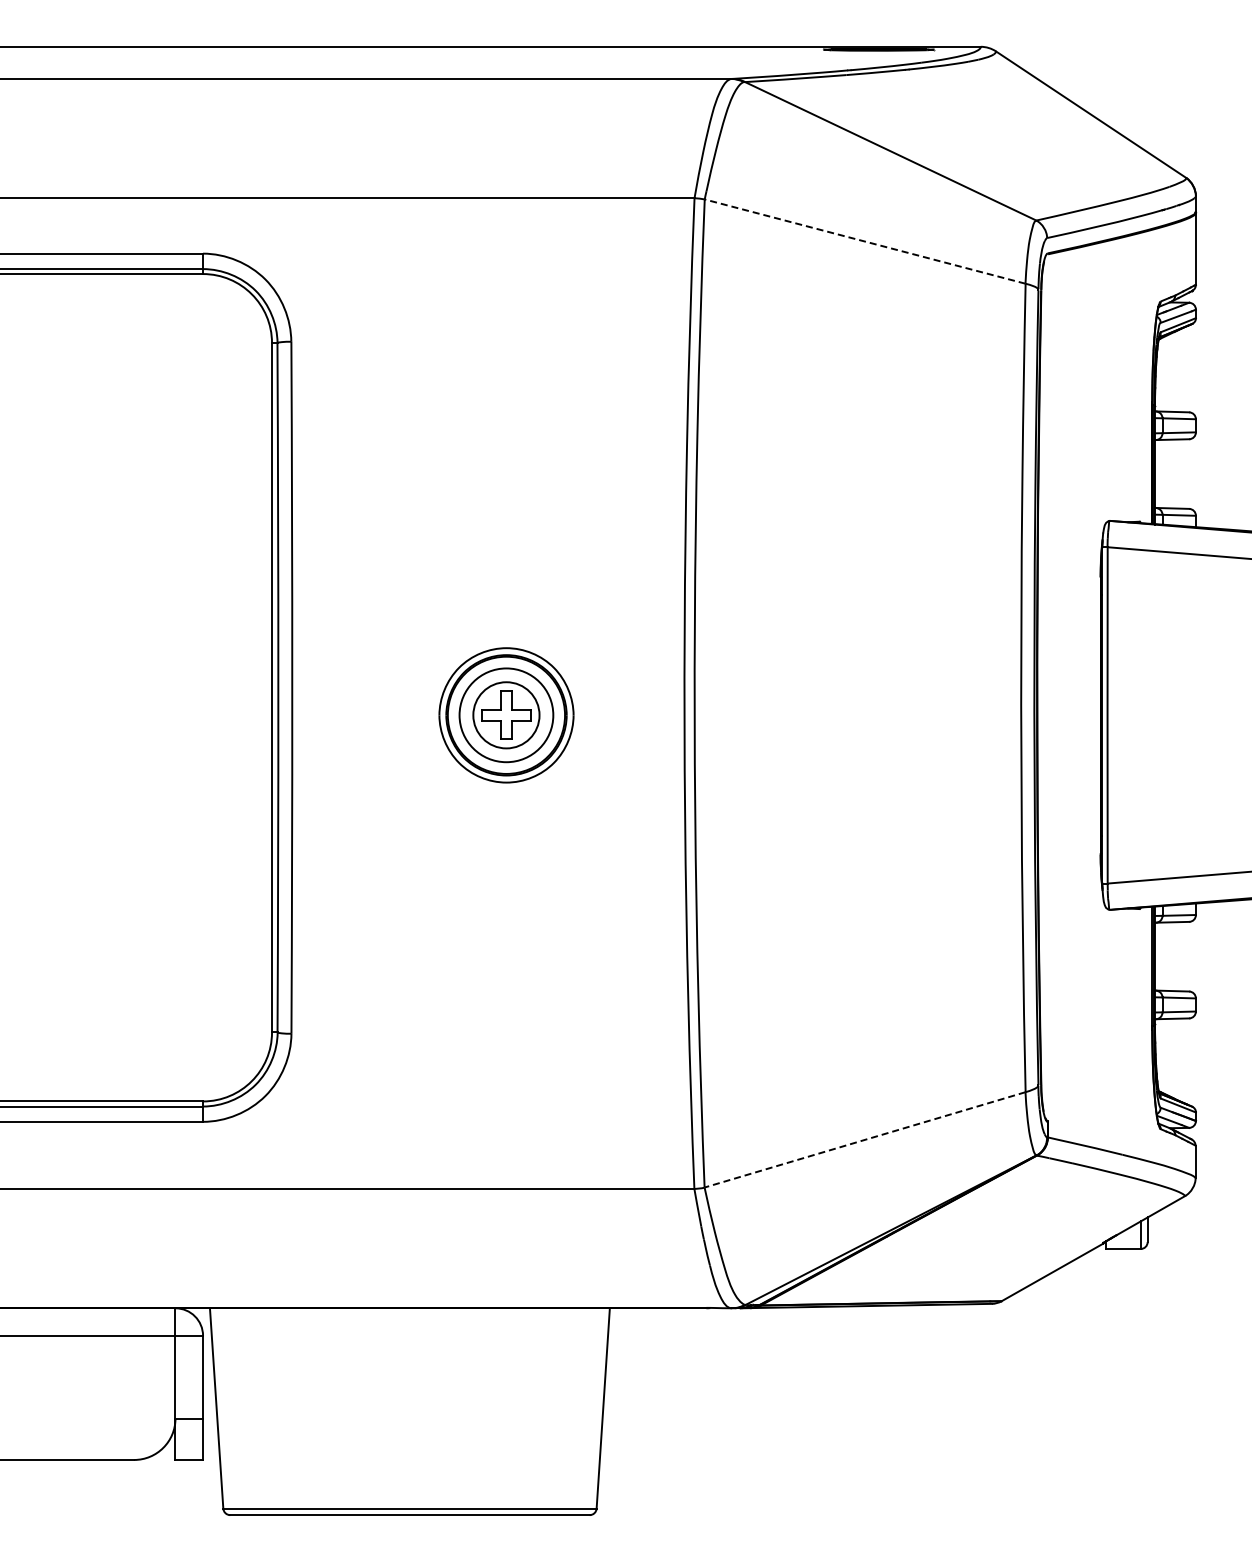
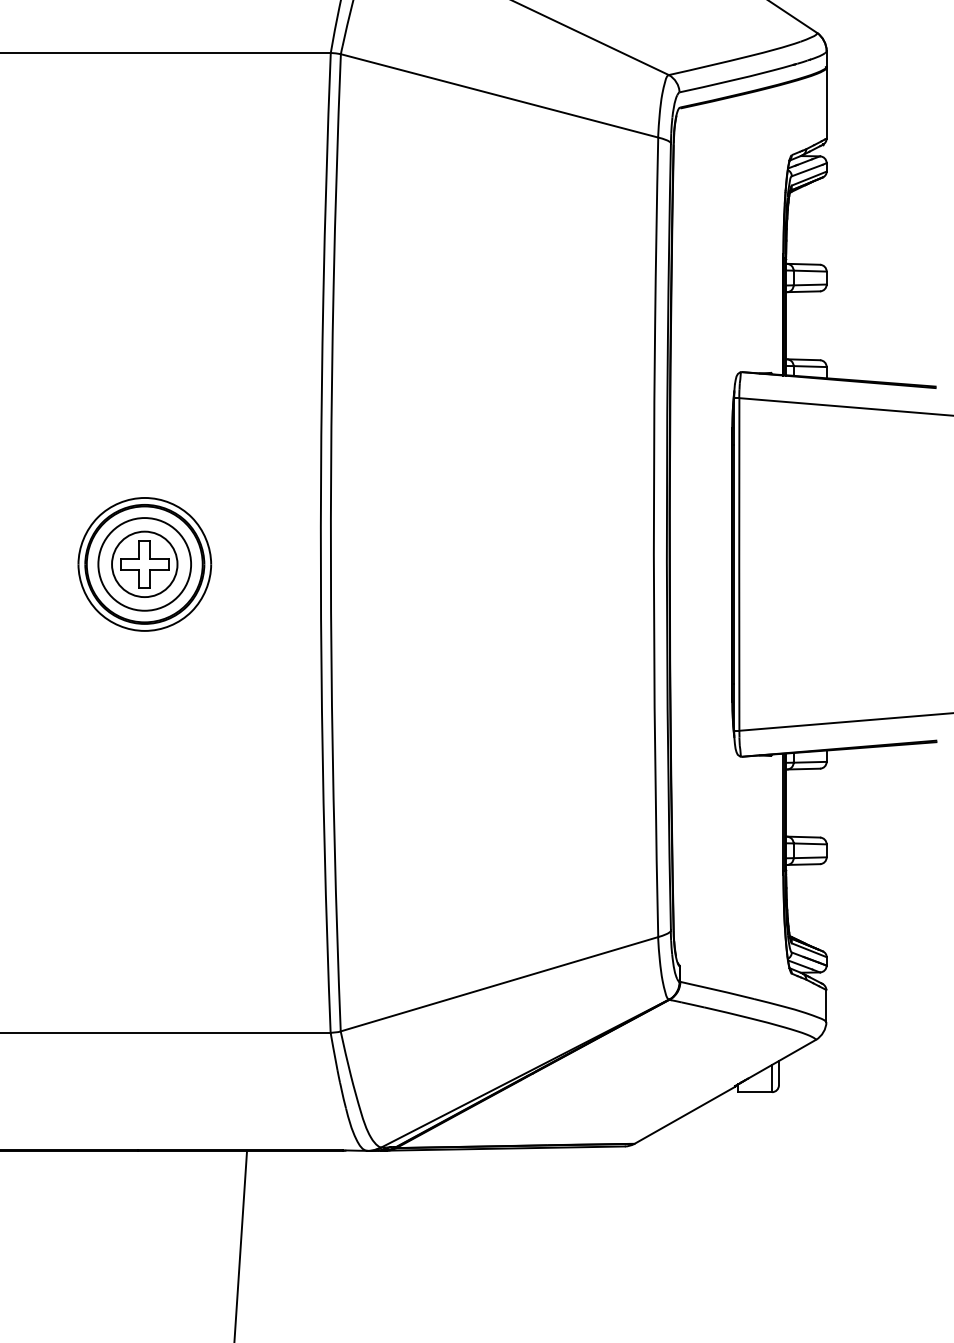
line: (865, 241) -> (499, 95), dashed -> solid
line: (864, 1139) -> (498, 983), dashed -> solid

